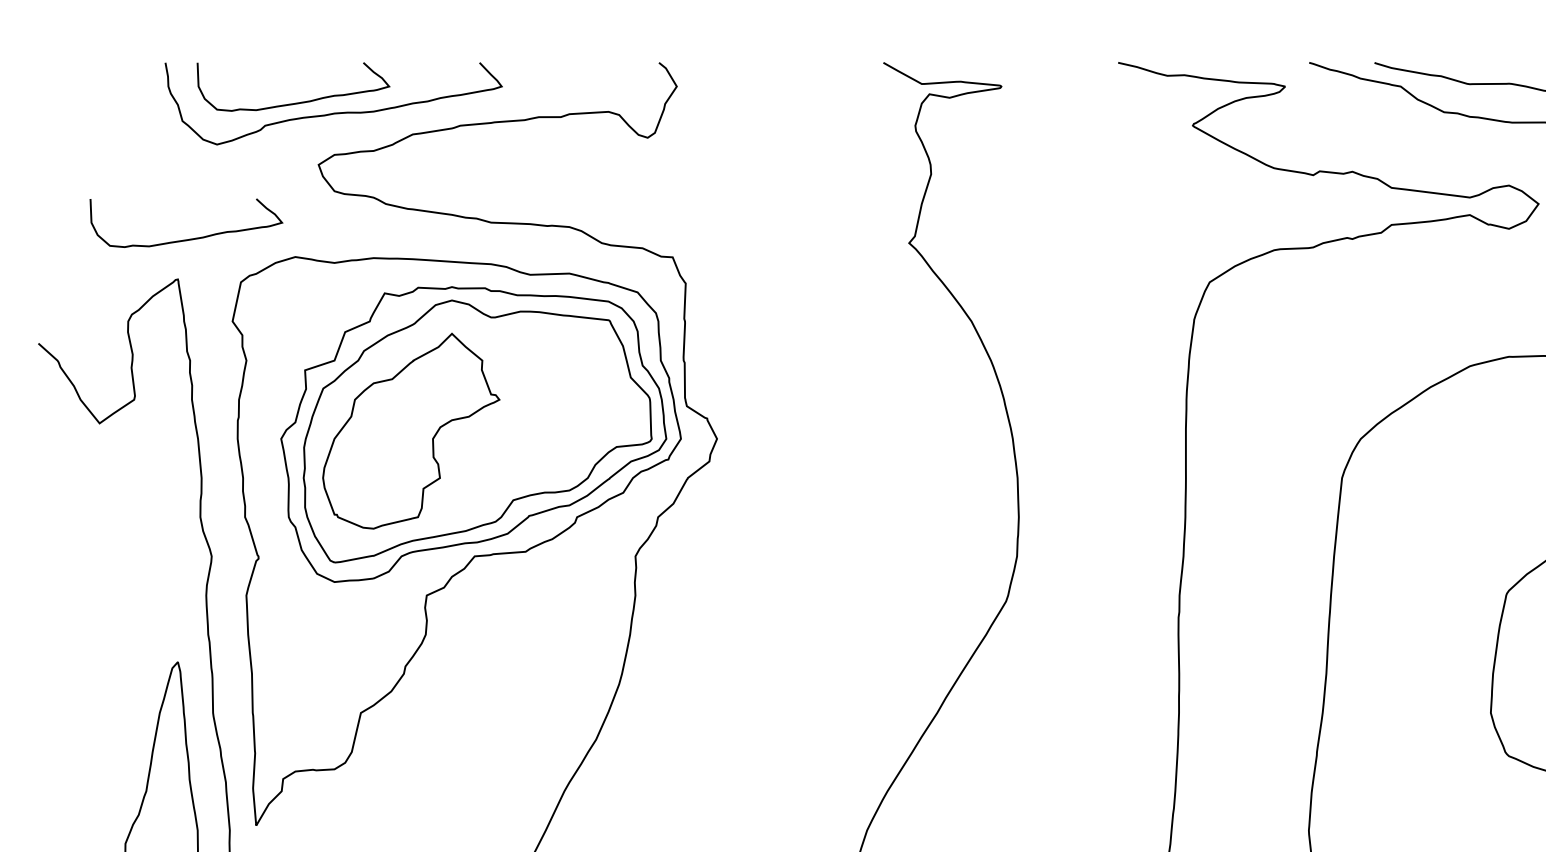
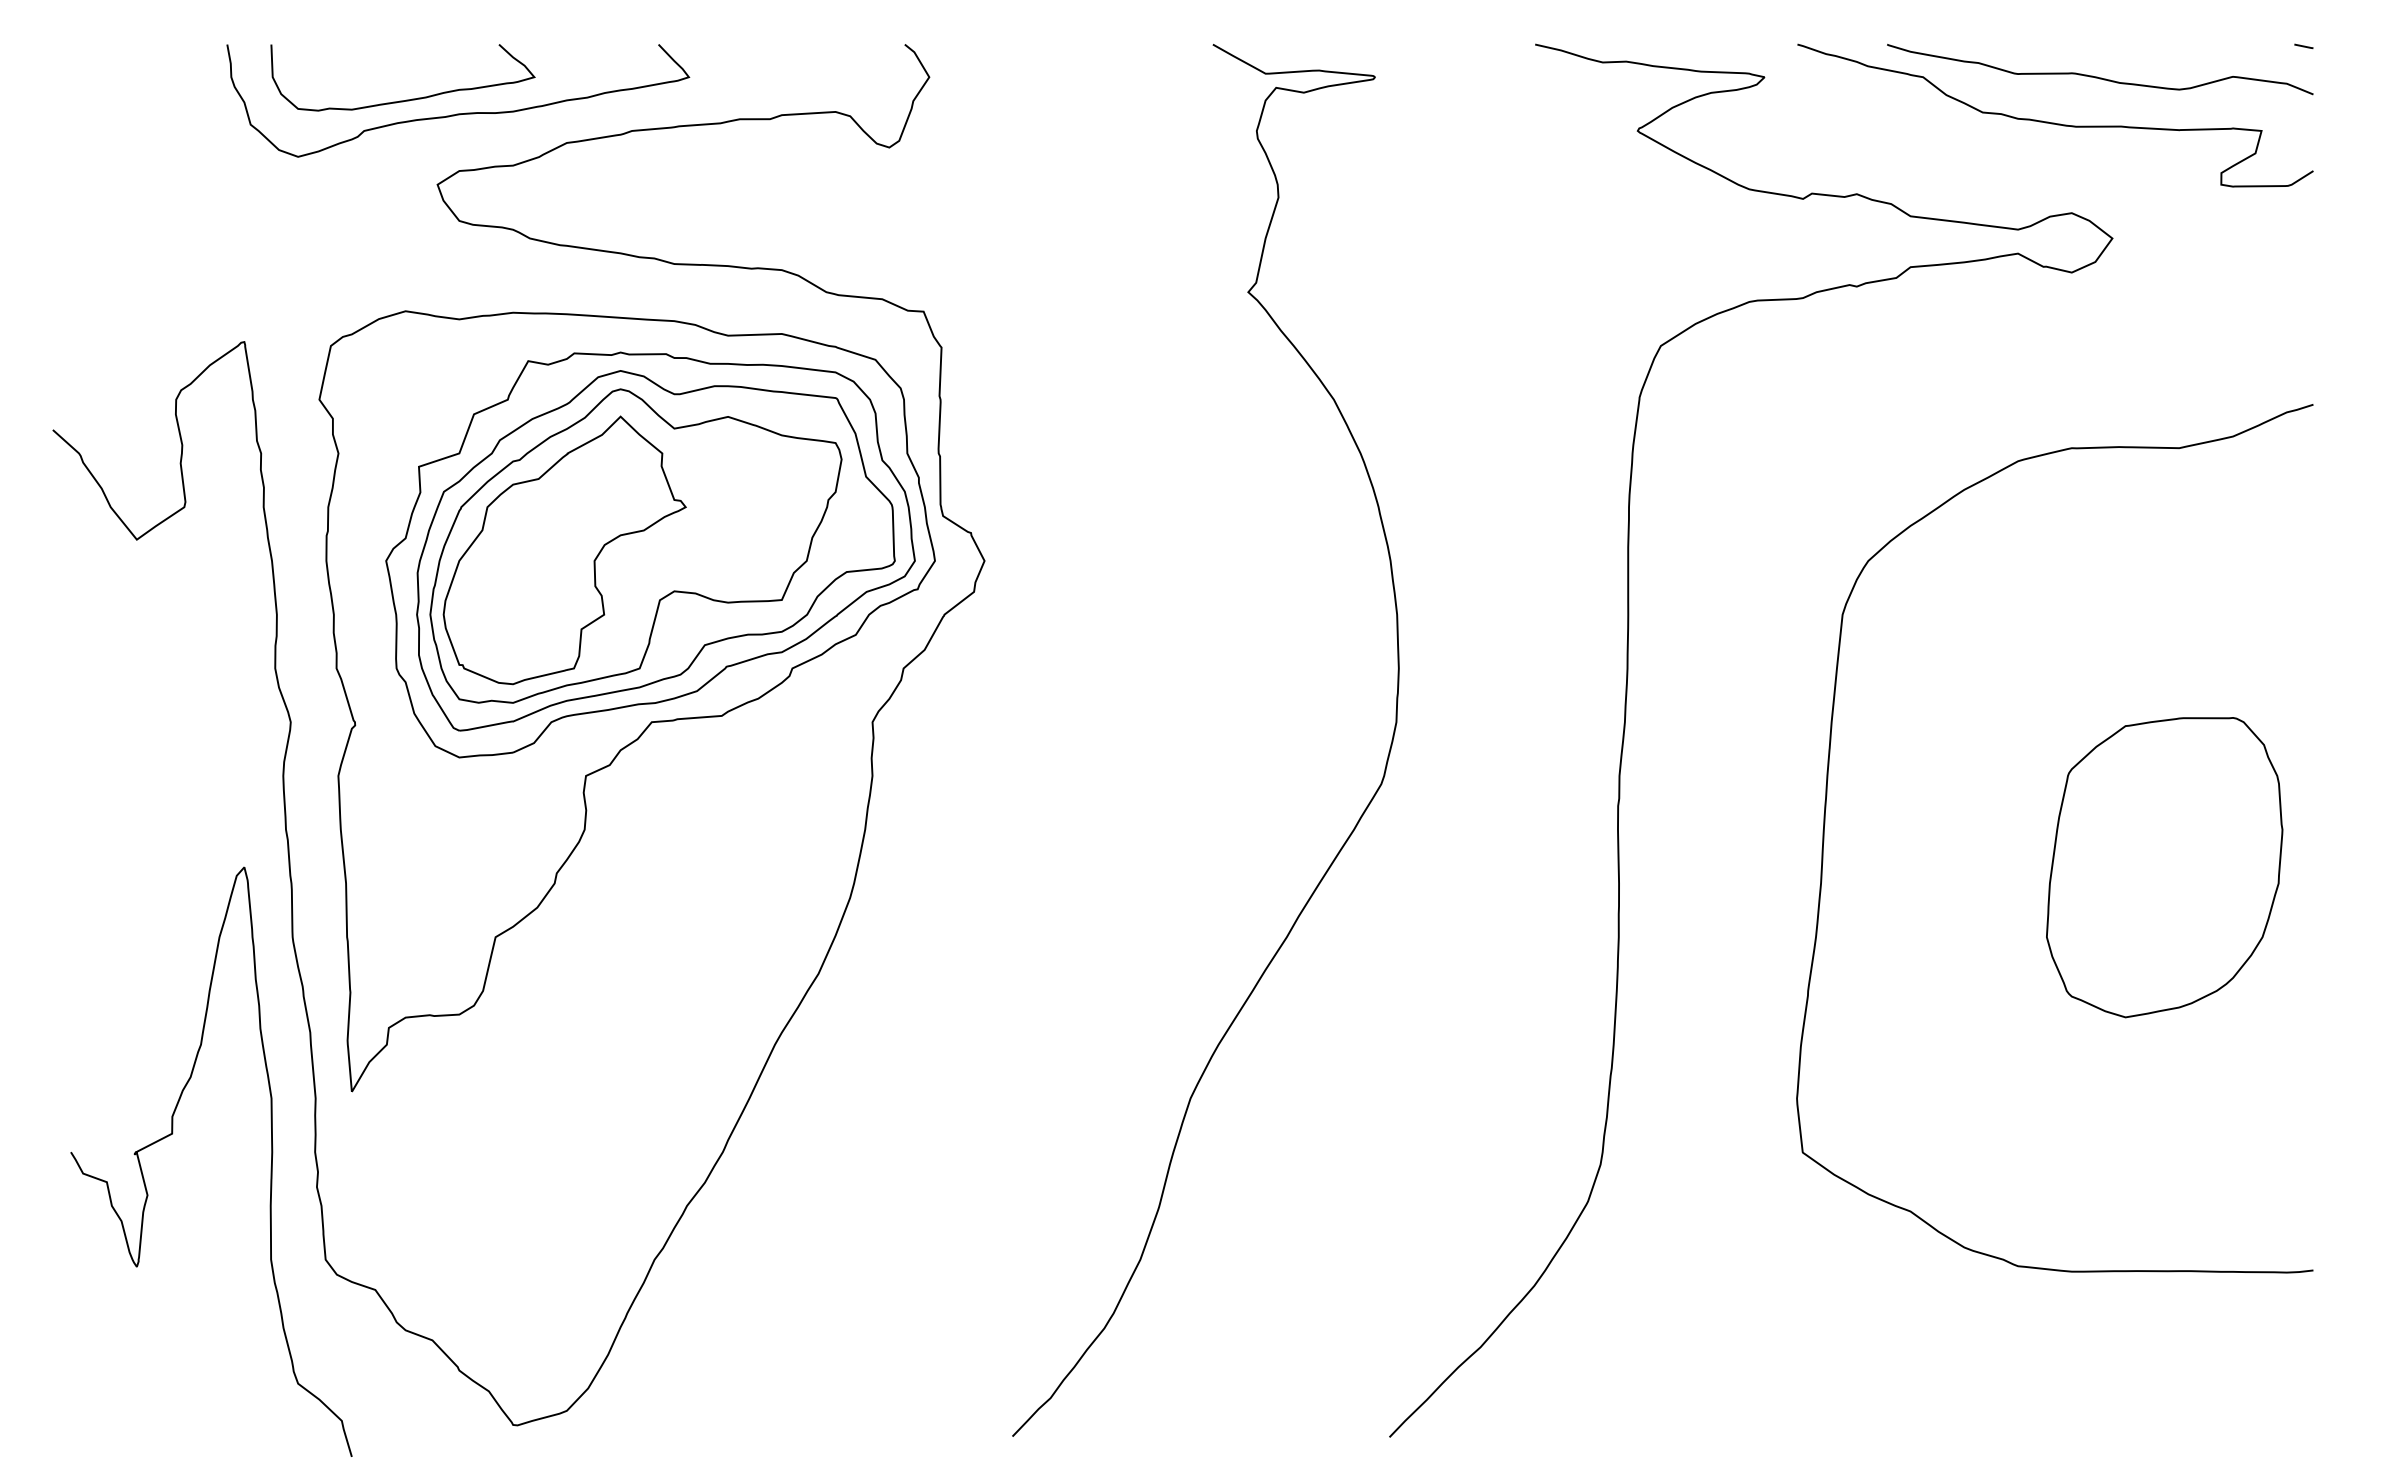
curve: (188, 238) -> (259, 286), removed
part: (462, 427) -> (635, 545), added

